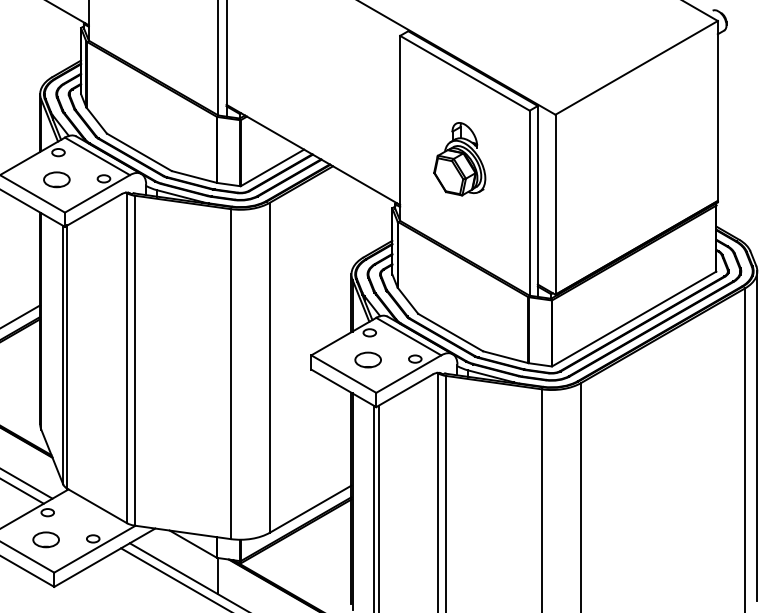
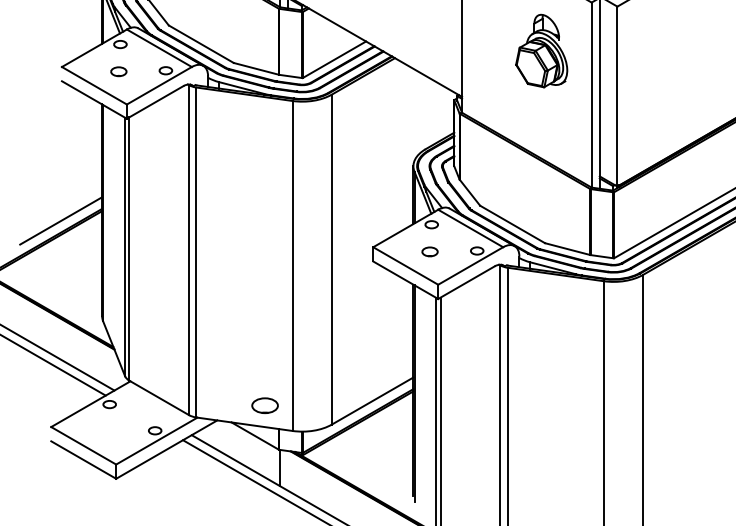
part: (459, 159) -> (541, 51), moved
part: (56, 179) -> (118, 71), size x0.6
part: (367, 359) -> (429, 251), size x0.6
part: (45, 539) -> (264, 405), moved

